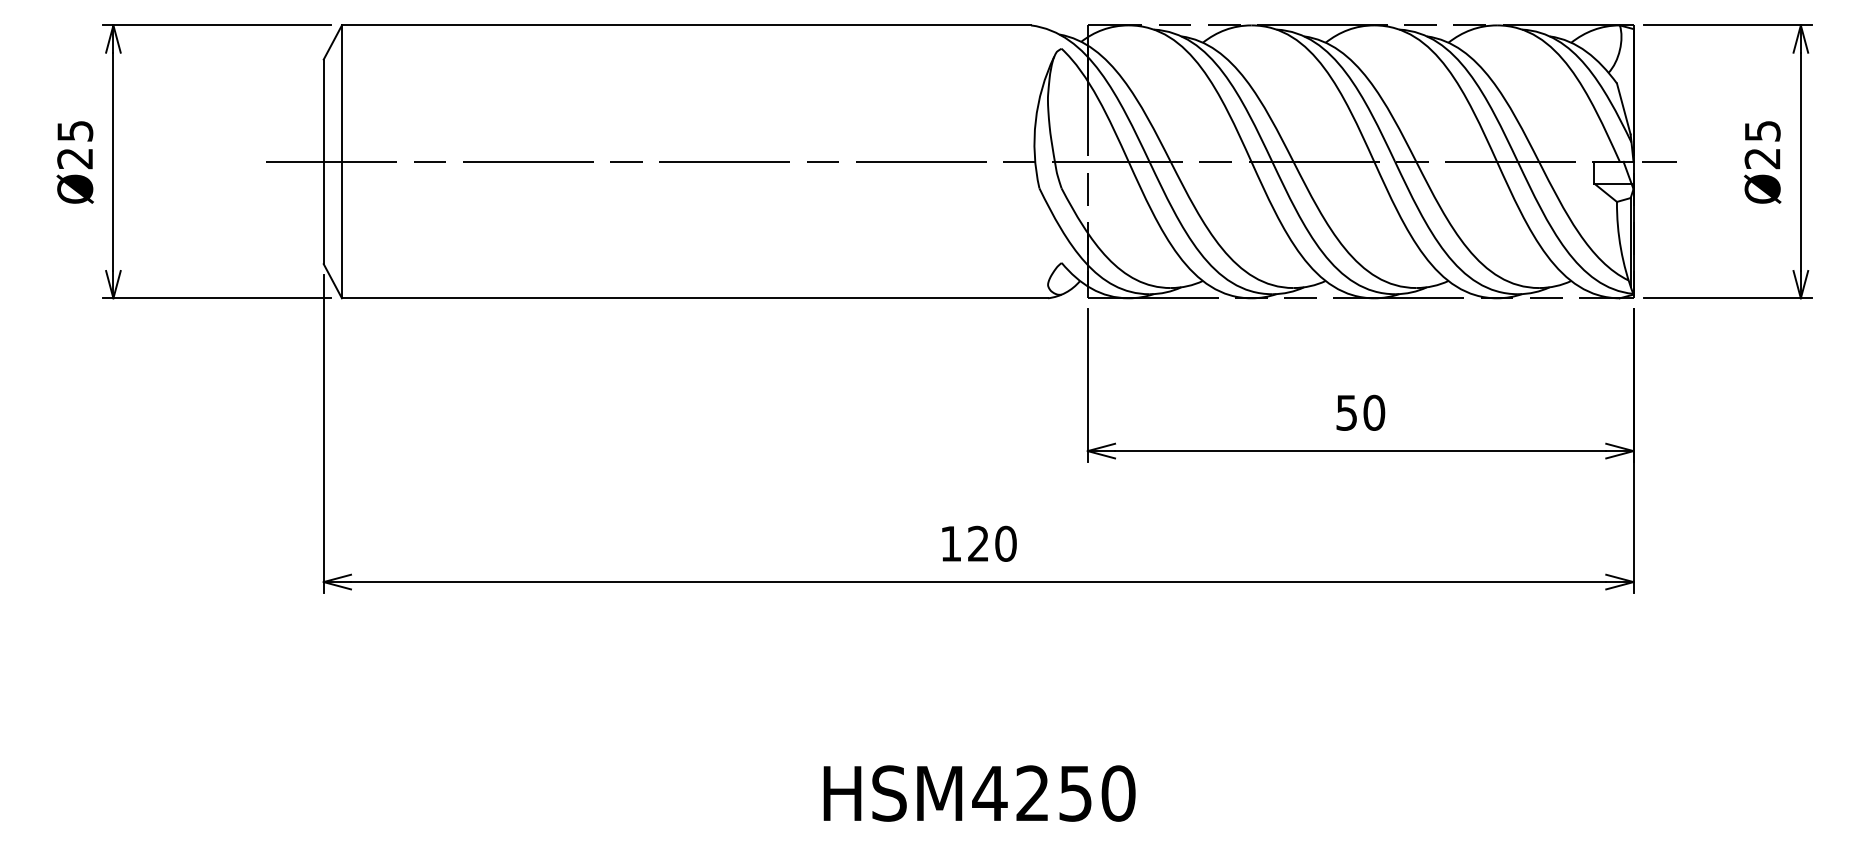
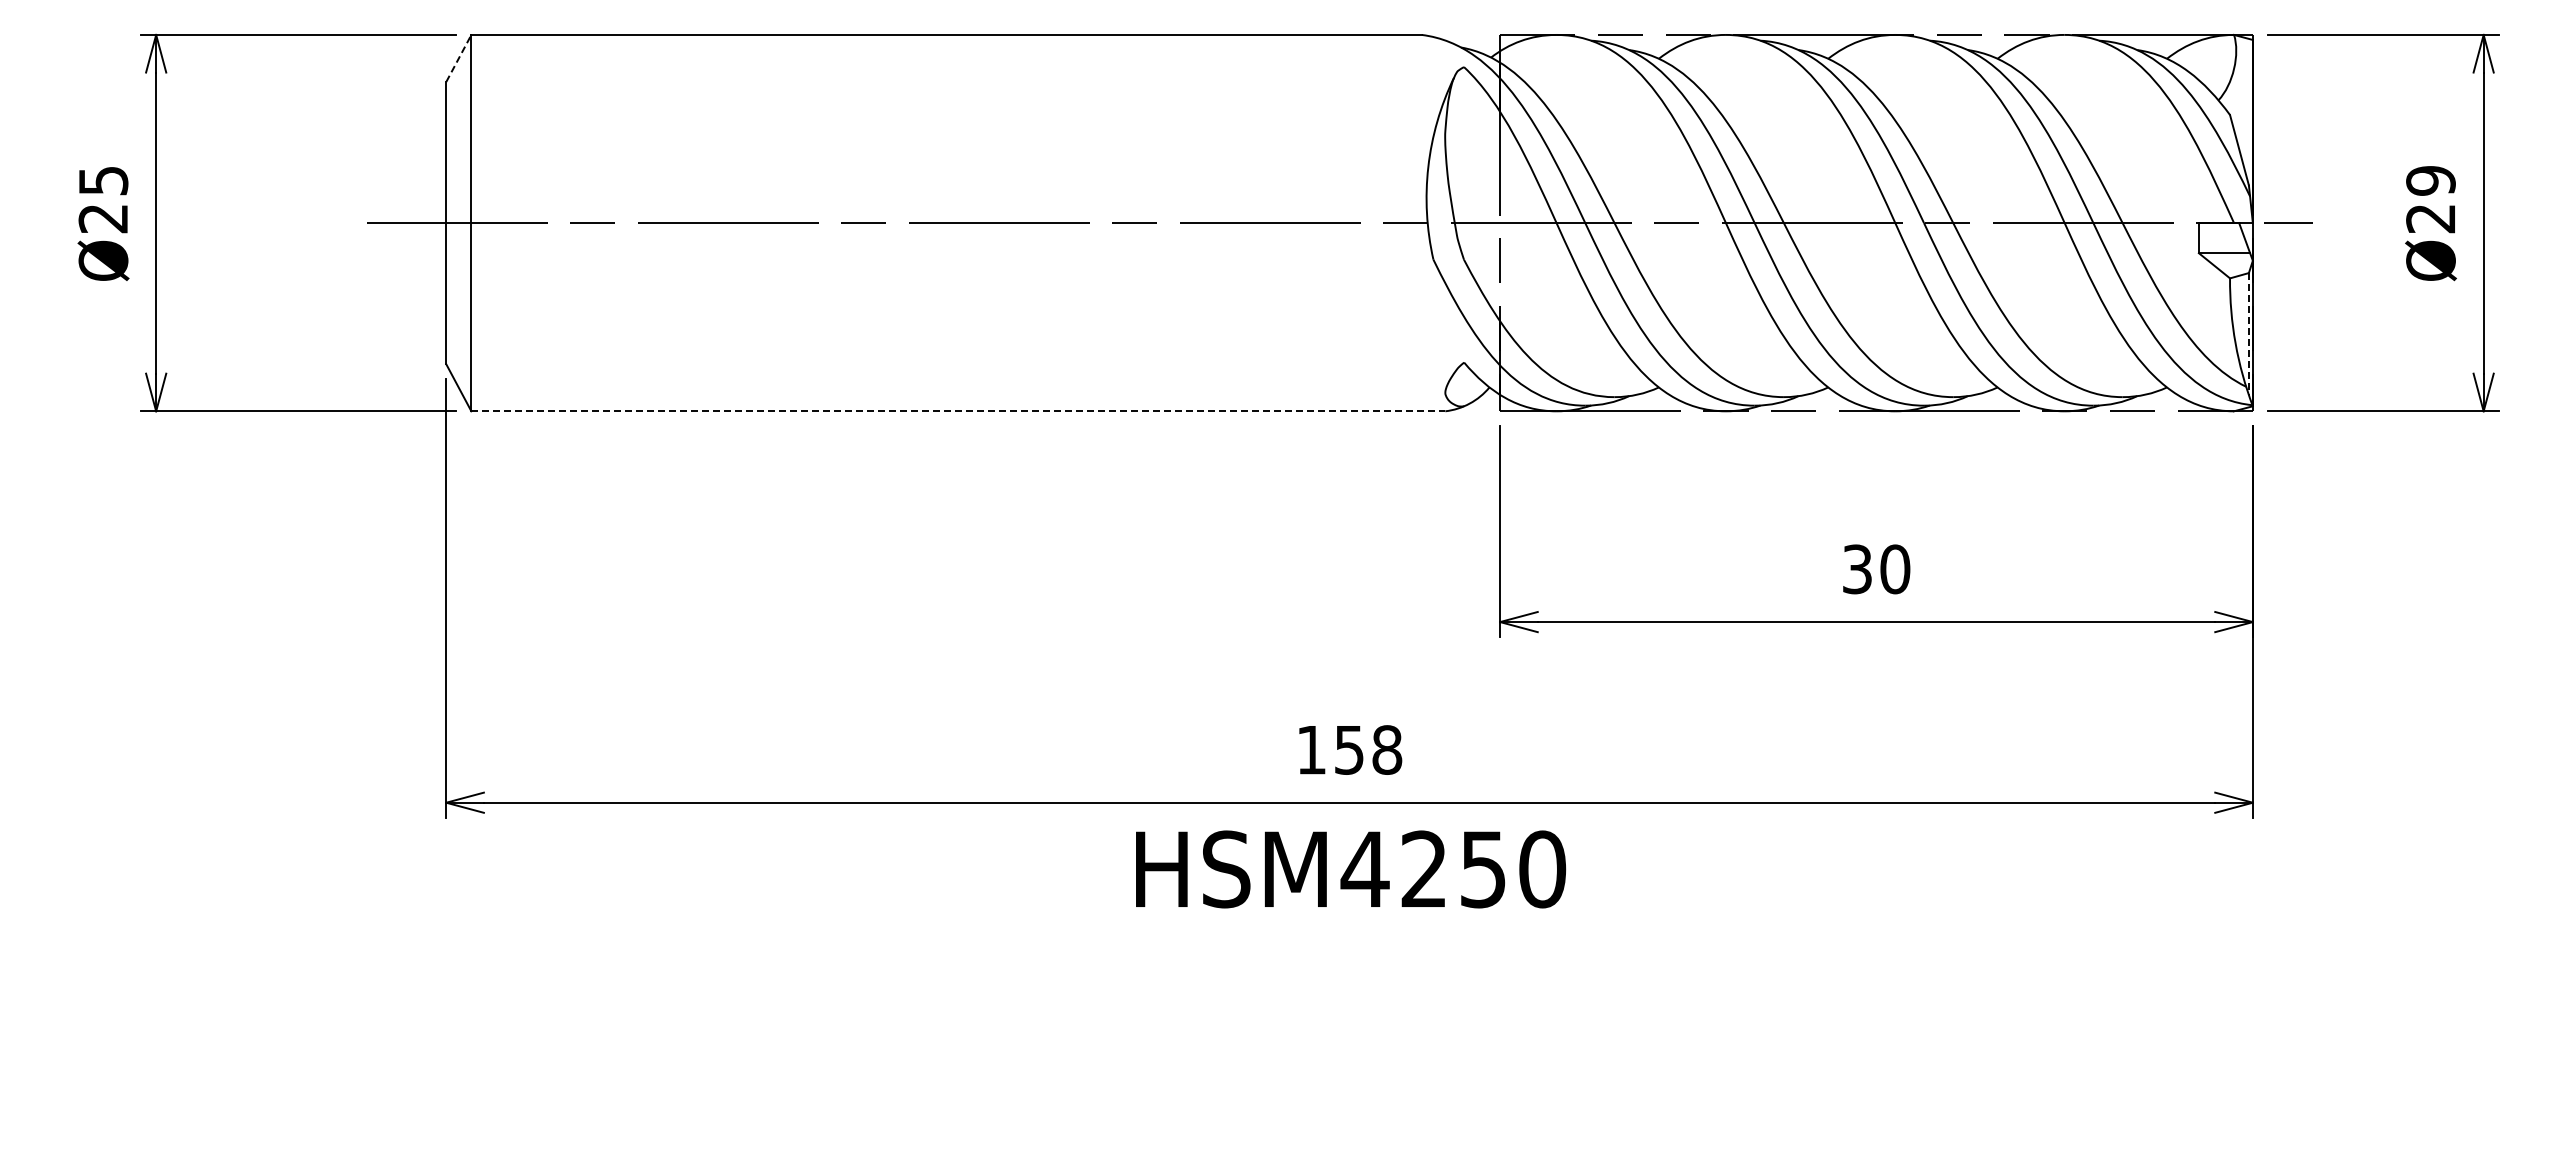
line: (332, 42) -> (458, 58), solid -> dashed
text: (1762, 130) -> (2430, 180), Ø25 -> Ø29
line: (1630, 242) -> (2248, 334), solid -> dashed
line: (695, 298) -> (958, 411), solid -> dashed
text: (1346, 412) -> (1857, 568), 50 -> 30
text: (992, 543) -> (1368, 749), 120 -> 158
text: (980, 793) -> (1351, 869), moved

